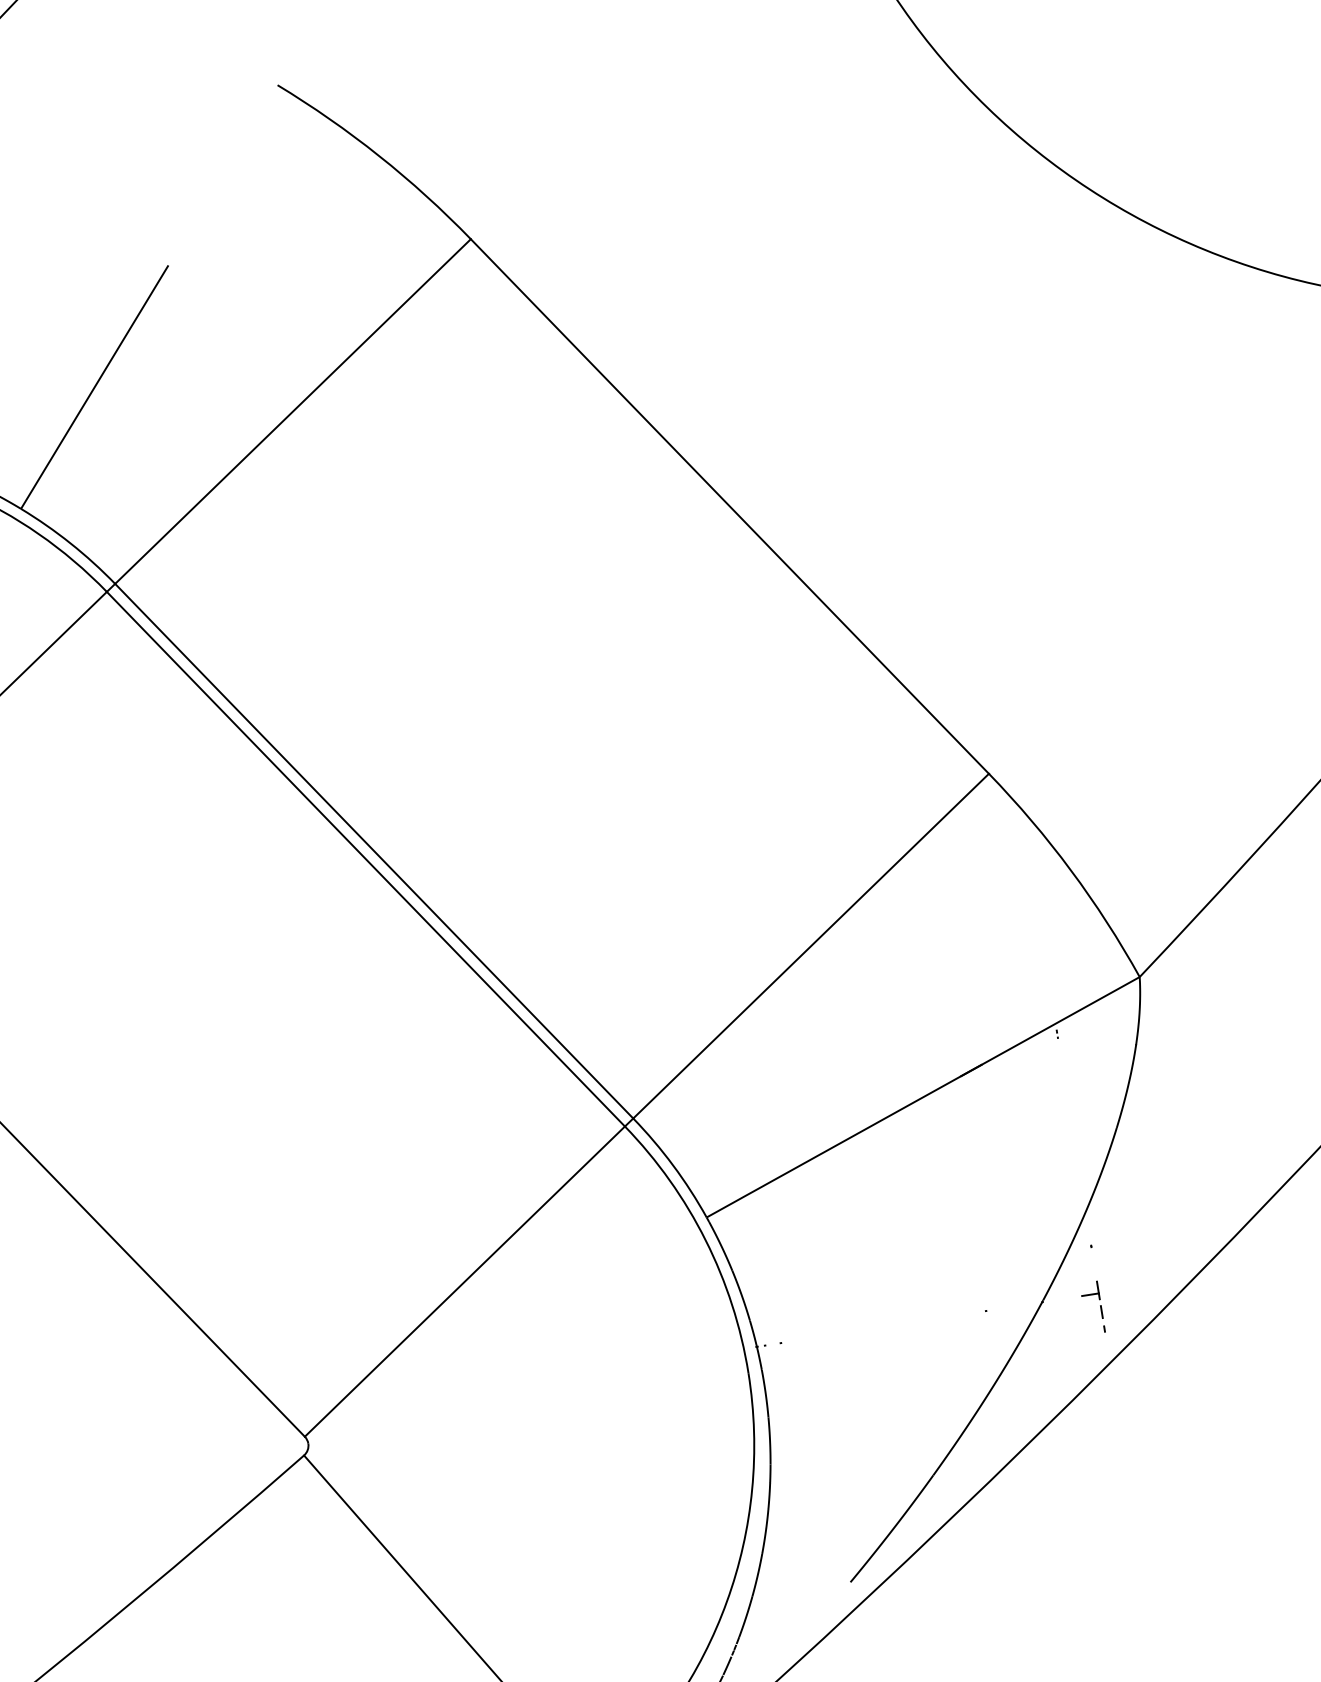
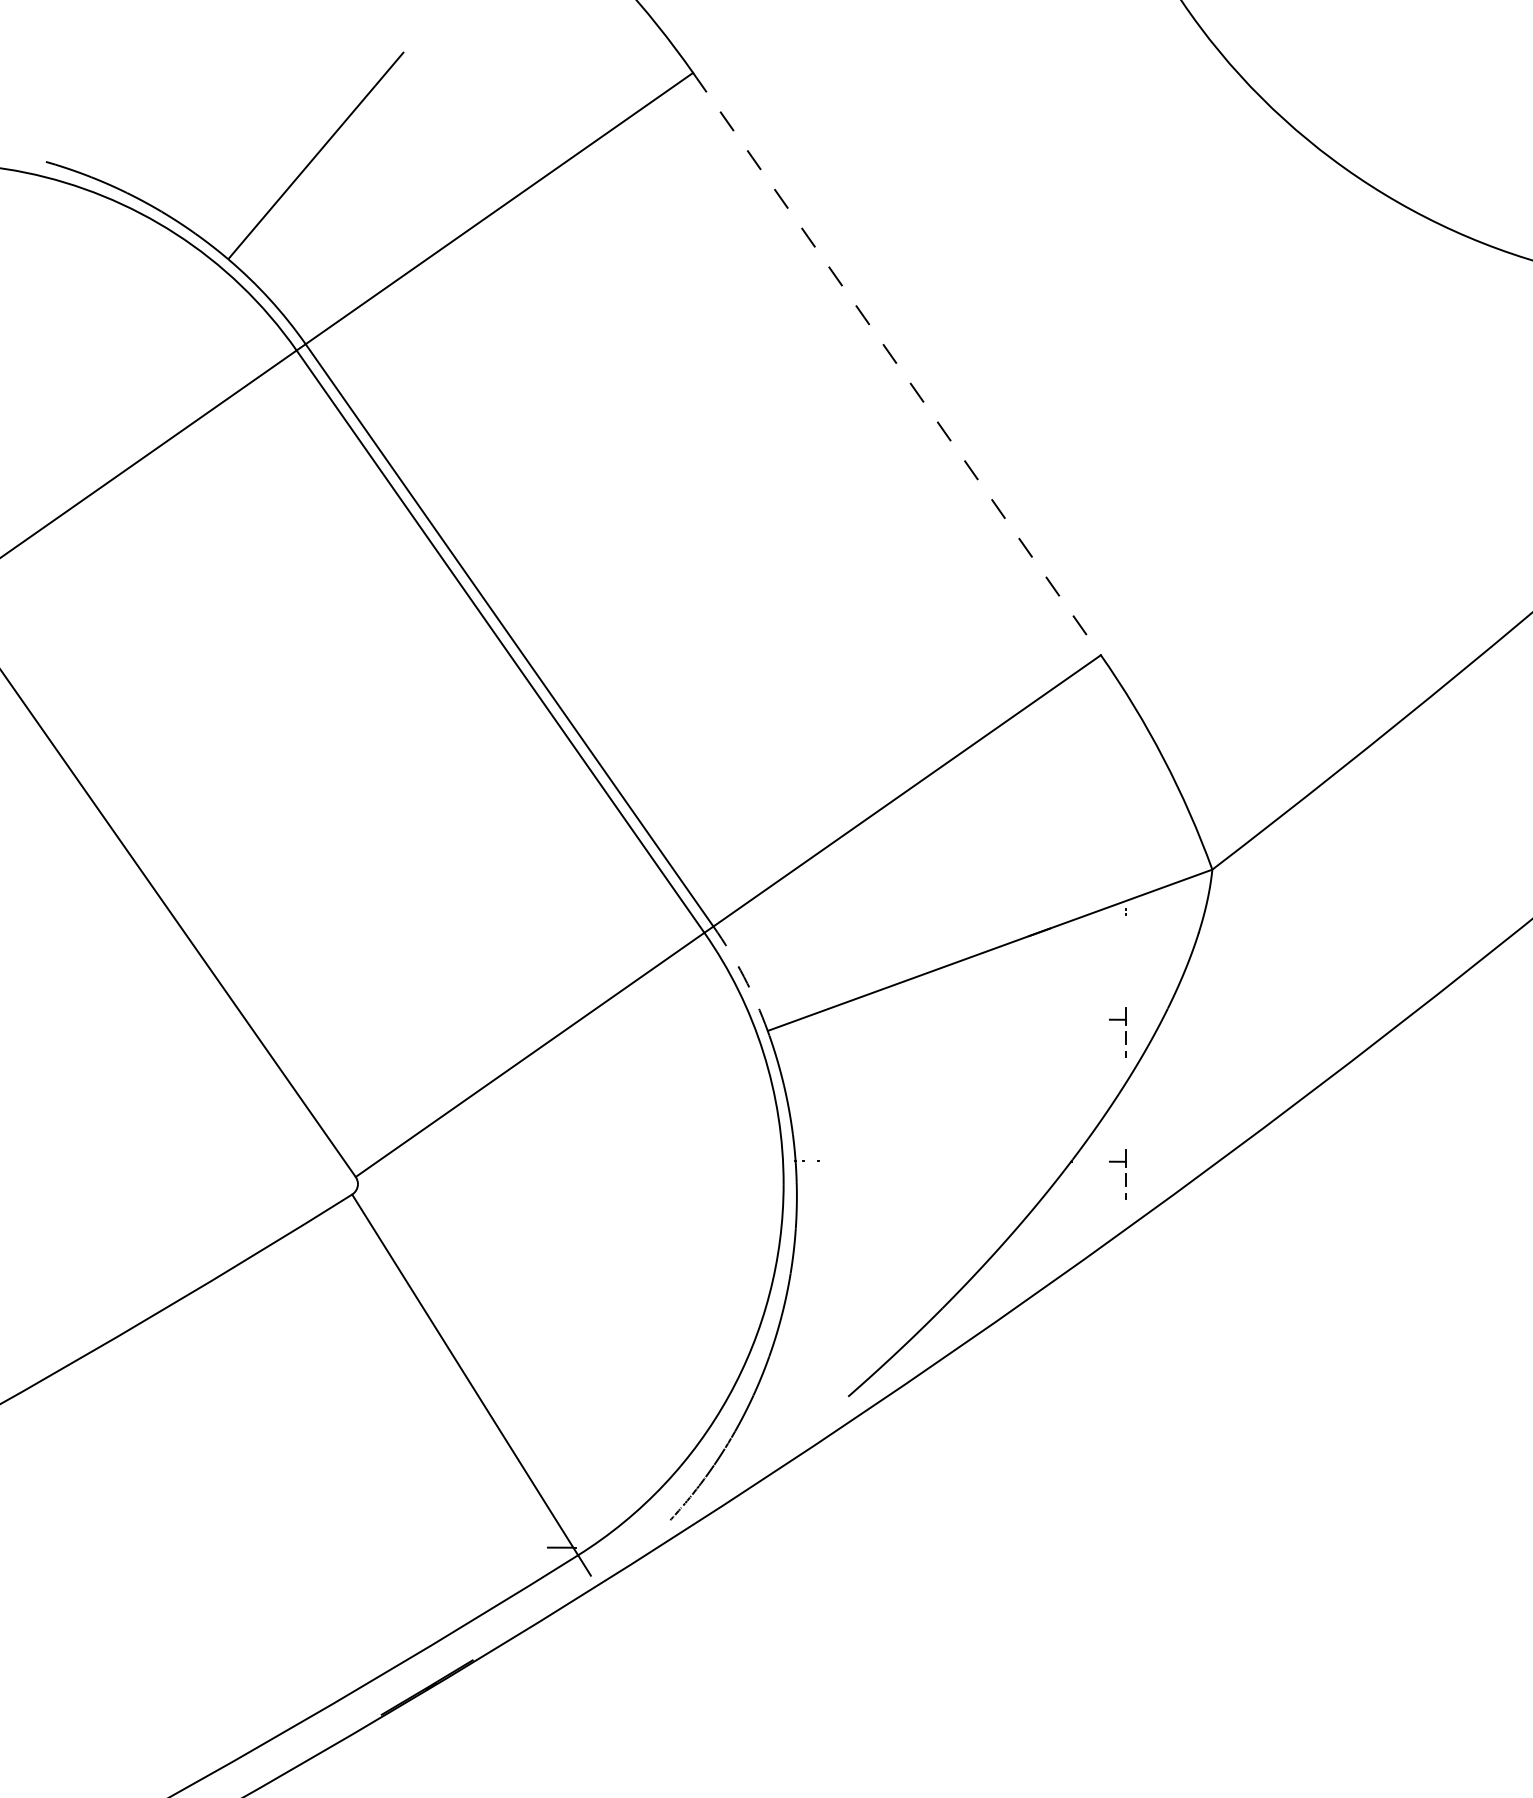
line: (730, 506) -> (897, 364), solid -> dashed
part: (1076, 1159) -> (1125, 1032), added
arc: (673, 1165) -> (744, 976), solid -> dashed

